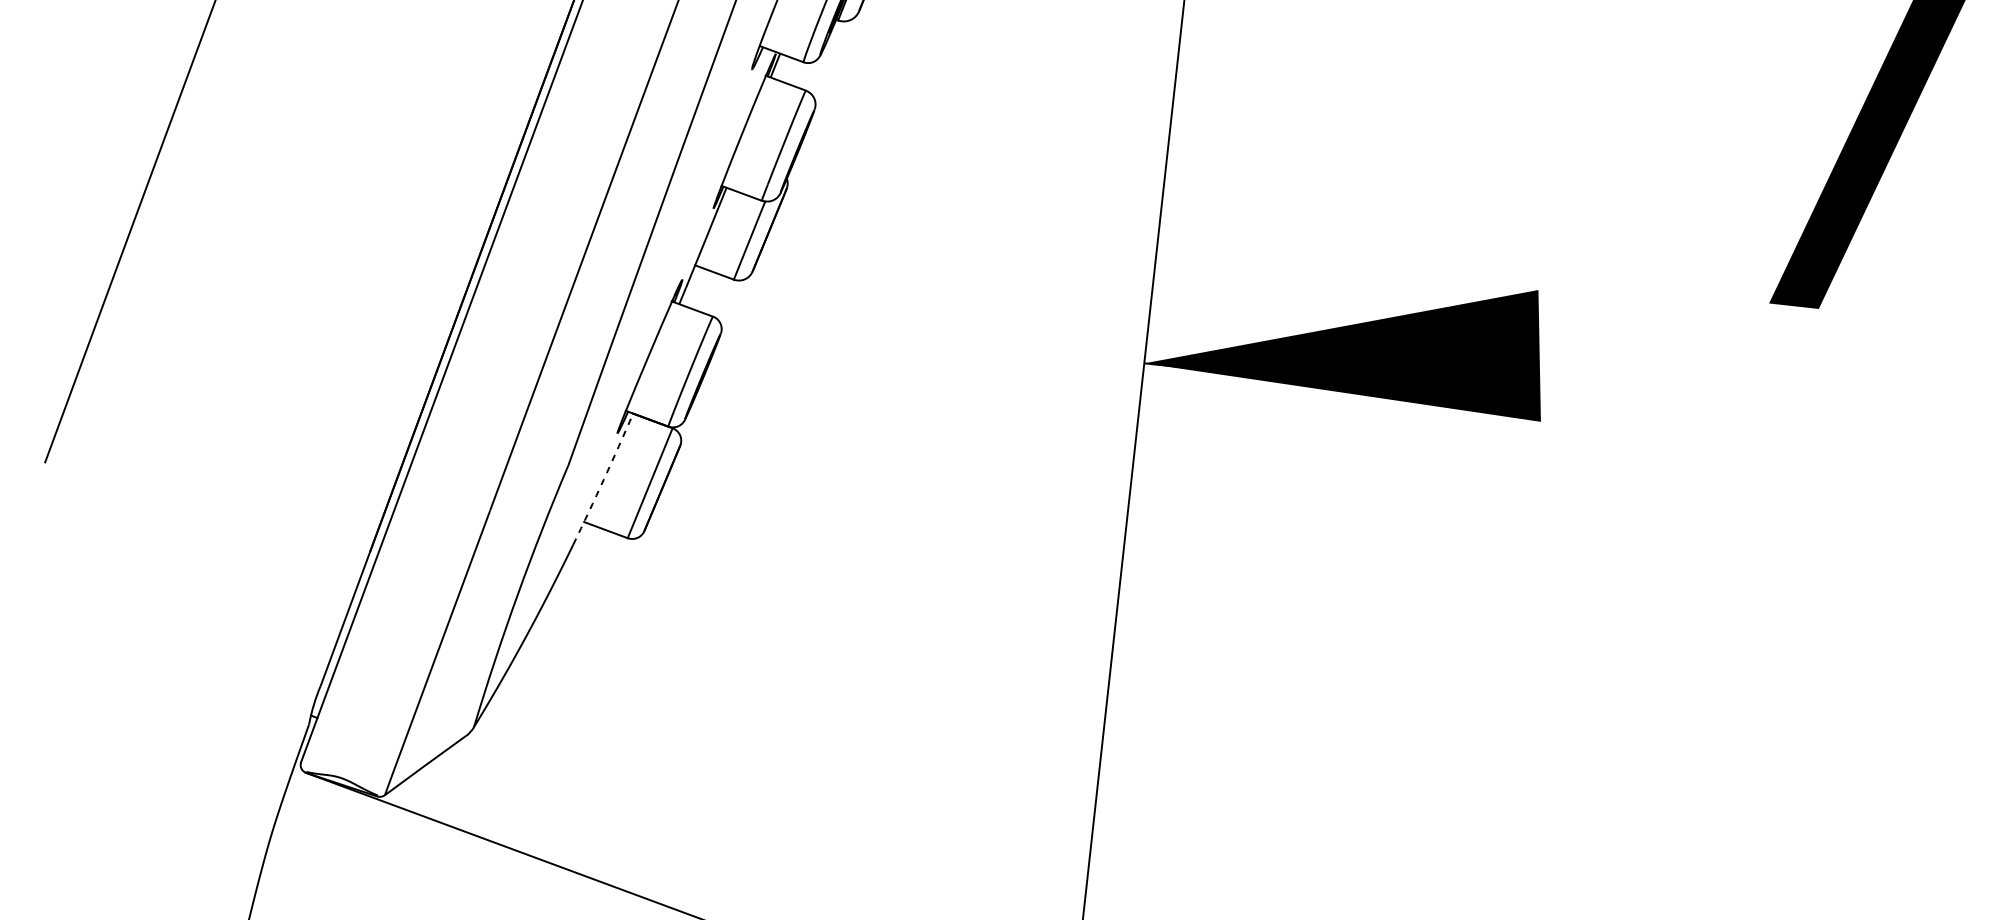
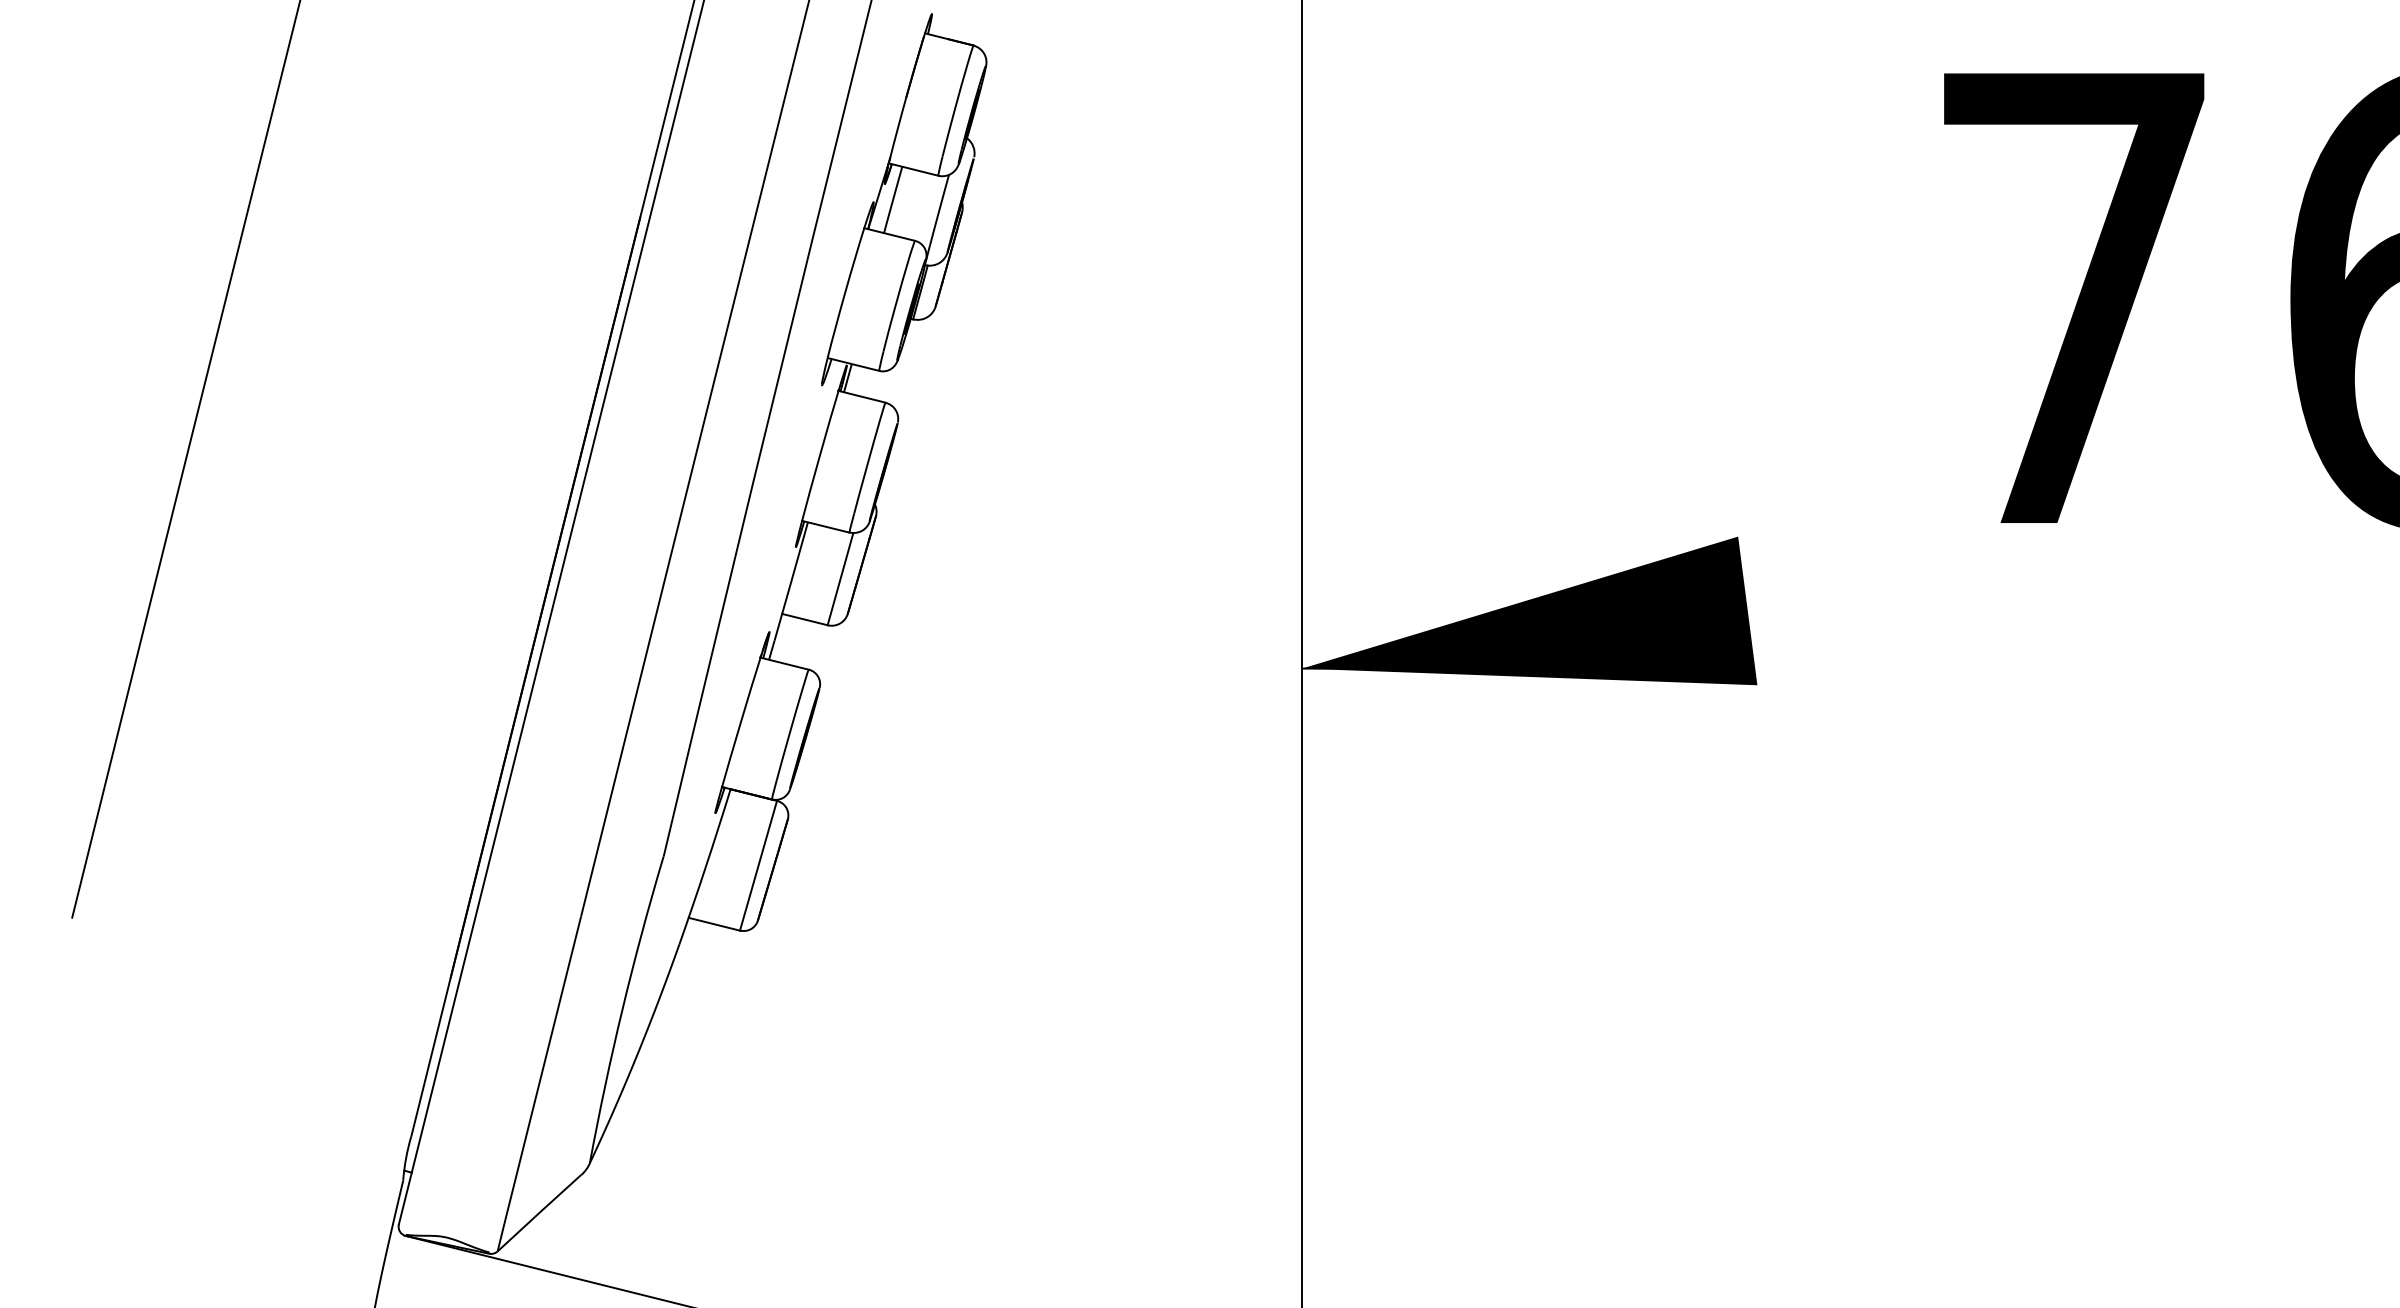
arc: (603, 479) -> (705, 867), dashed -> solid

